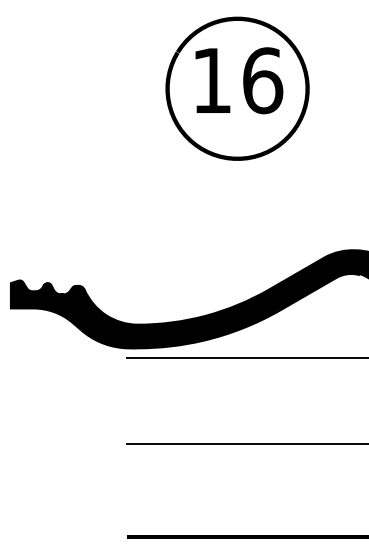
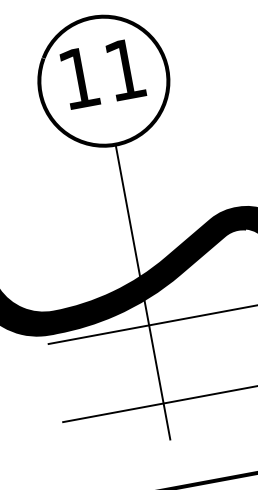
text: (263, 80) -> (125, 69), 16 -> 11
line: (237, 321) -> (142, 292), added

